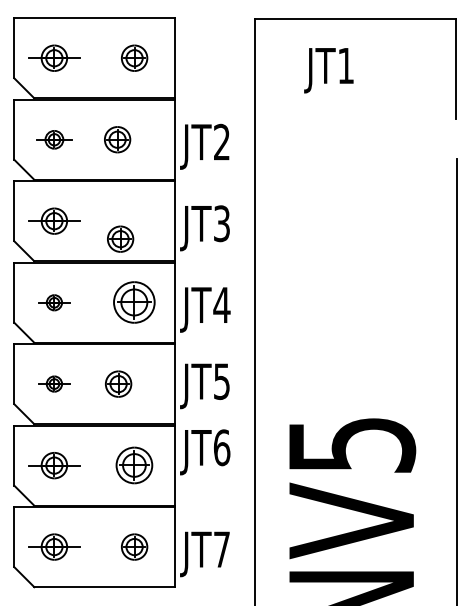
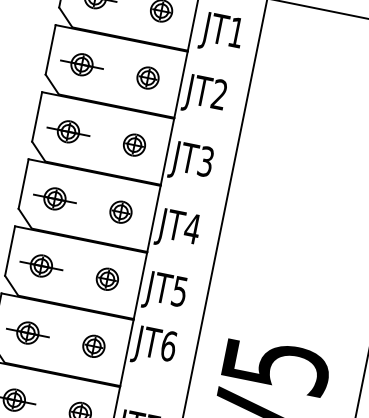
text: (328, 70) -> (221, 33), moved
part: (54, 139) -> (82, 64), size x1.43
part: (117, 139) -> (147, 77), moved
part: (120, 238) -> (134, 144), moved
part: (54, 302) -> (55, 198), size x1.67
part: (134, 302) -> (120, 212), size x0.62
part: (54, 383) -> (41, 265), size x1.67
part: (118, 383) -> (107, 278), moved
part: (134, 465) -> (93, 346), size x0.71

